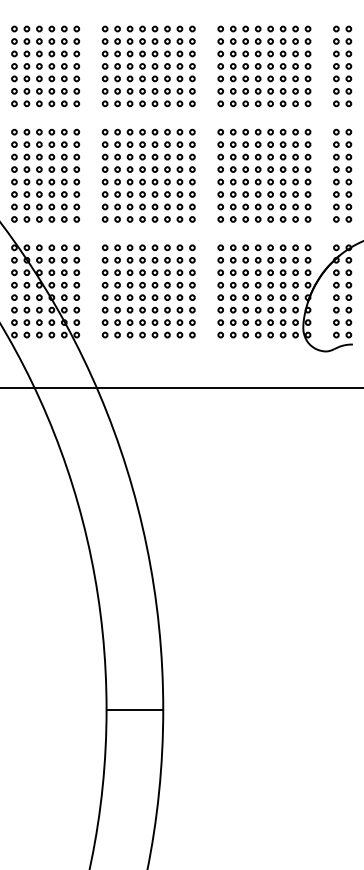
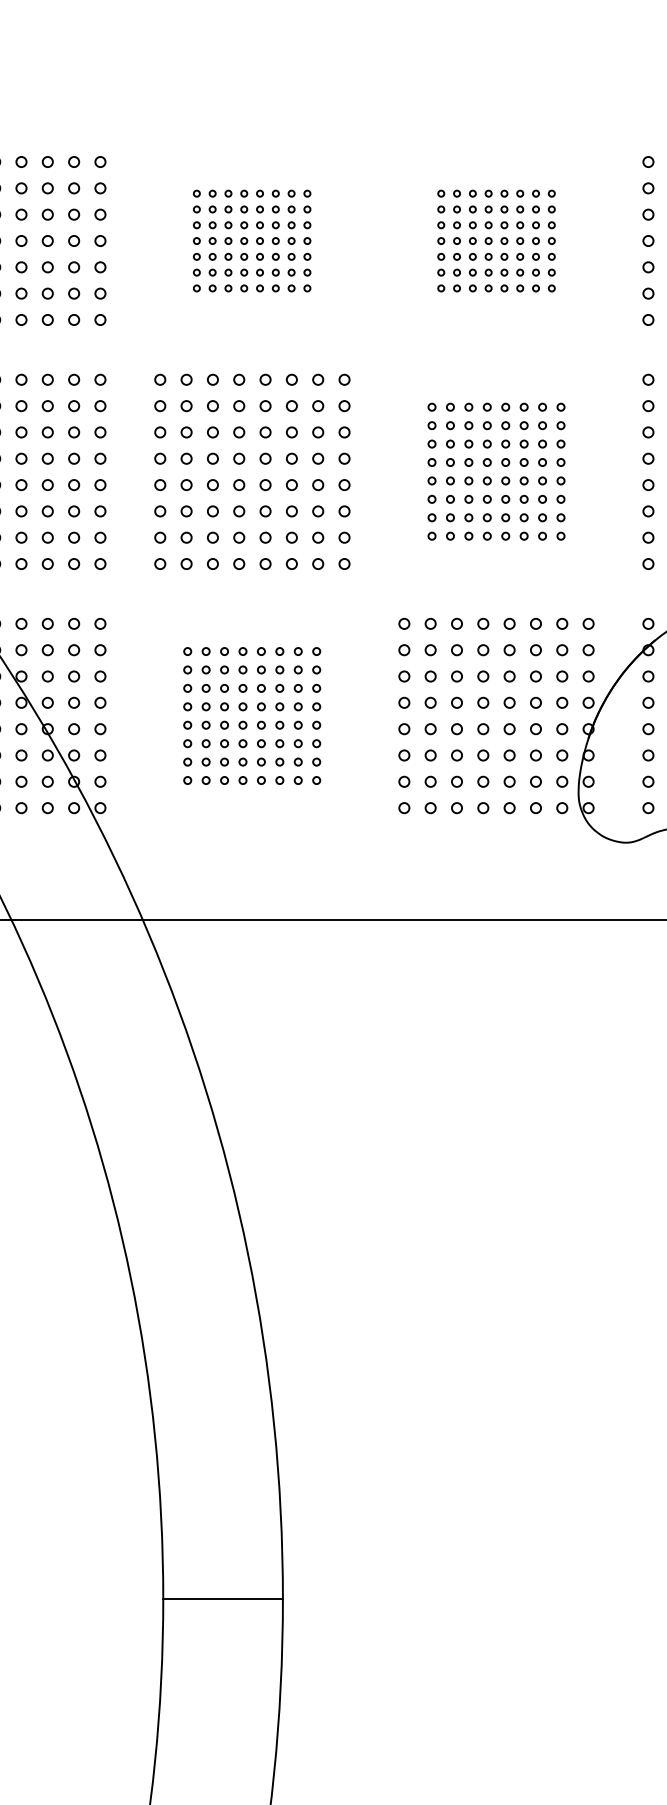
part: (148, 66) -> (251, 241), size x0.6
part: (264, 66) -> (496, 241), size x0.6
part: (264, 175) -> (496, 471), size x0.7
part: (148, 291) -> (251, 716), size x0.7

